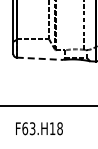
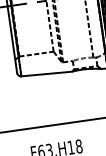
line: (40, 58) -> (47, 73), dashed -> solid

